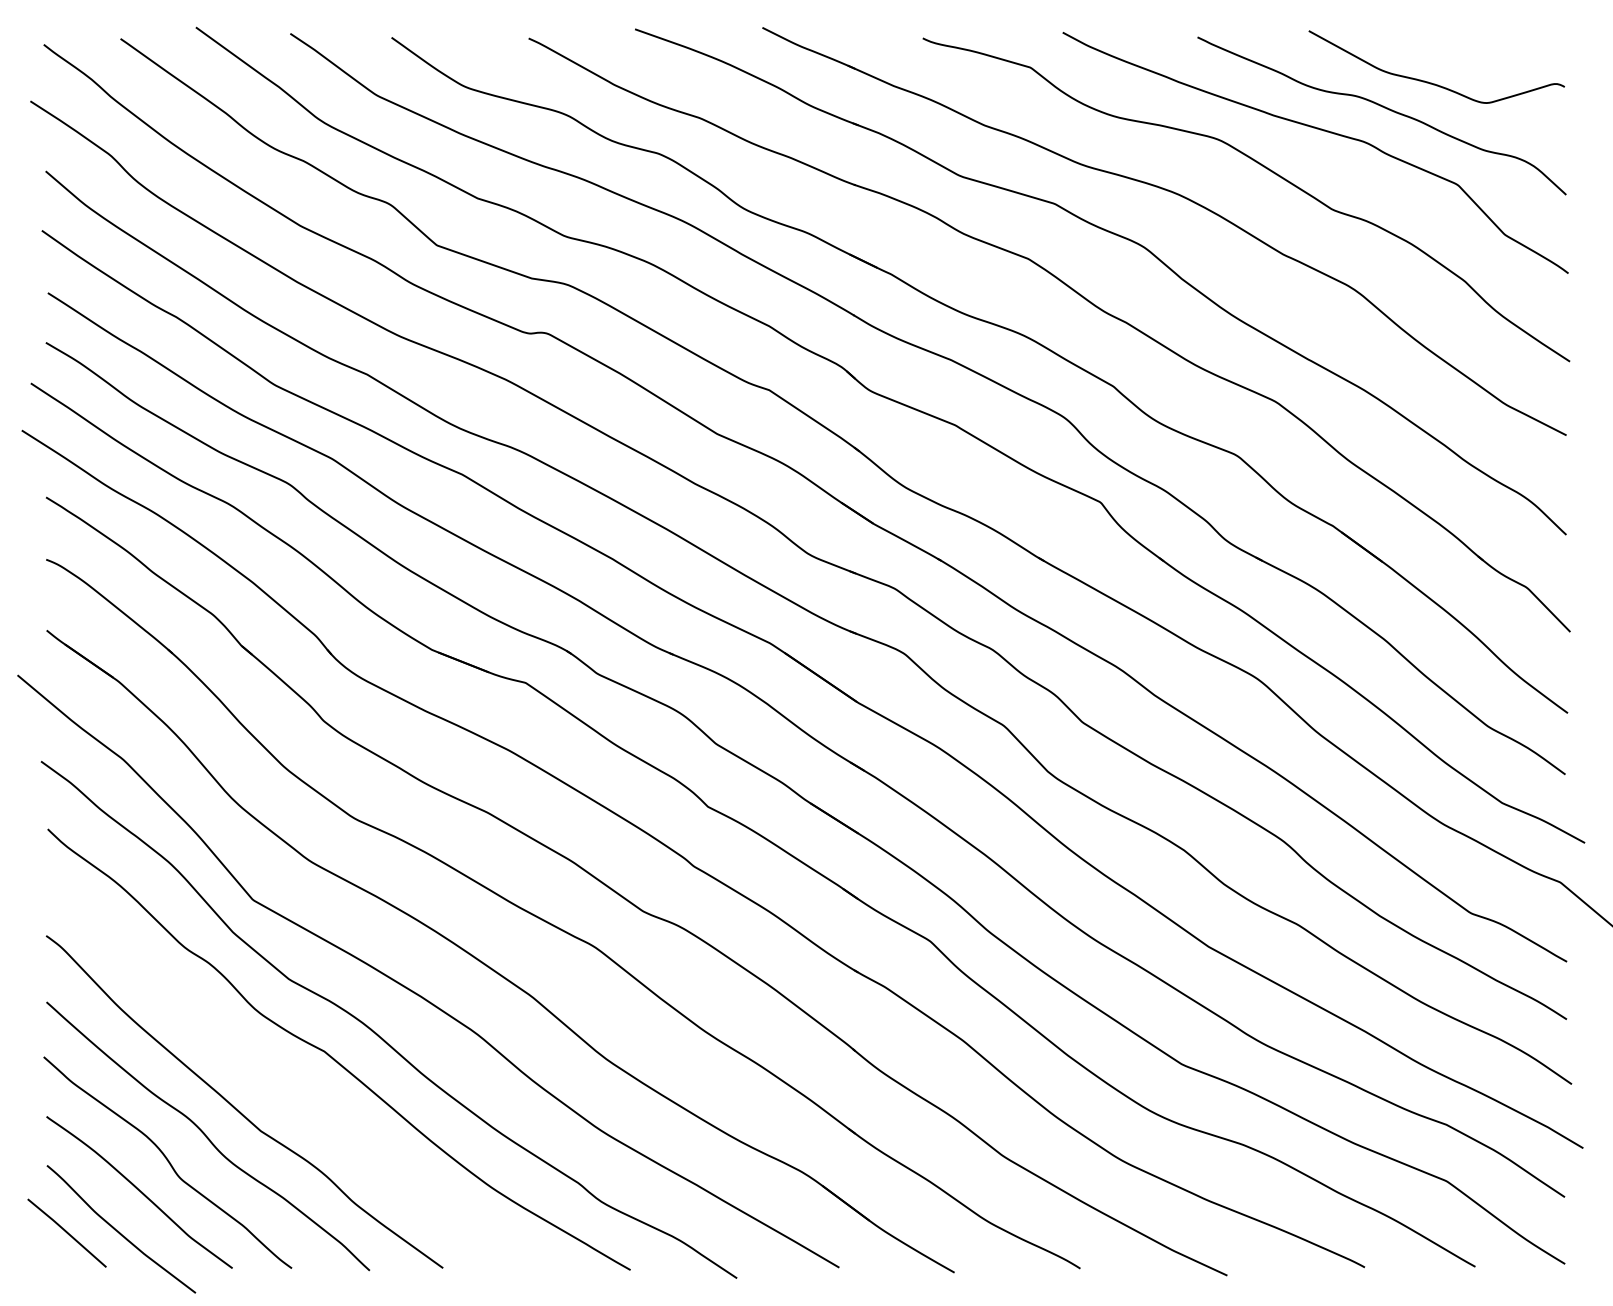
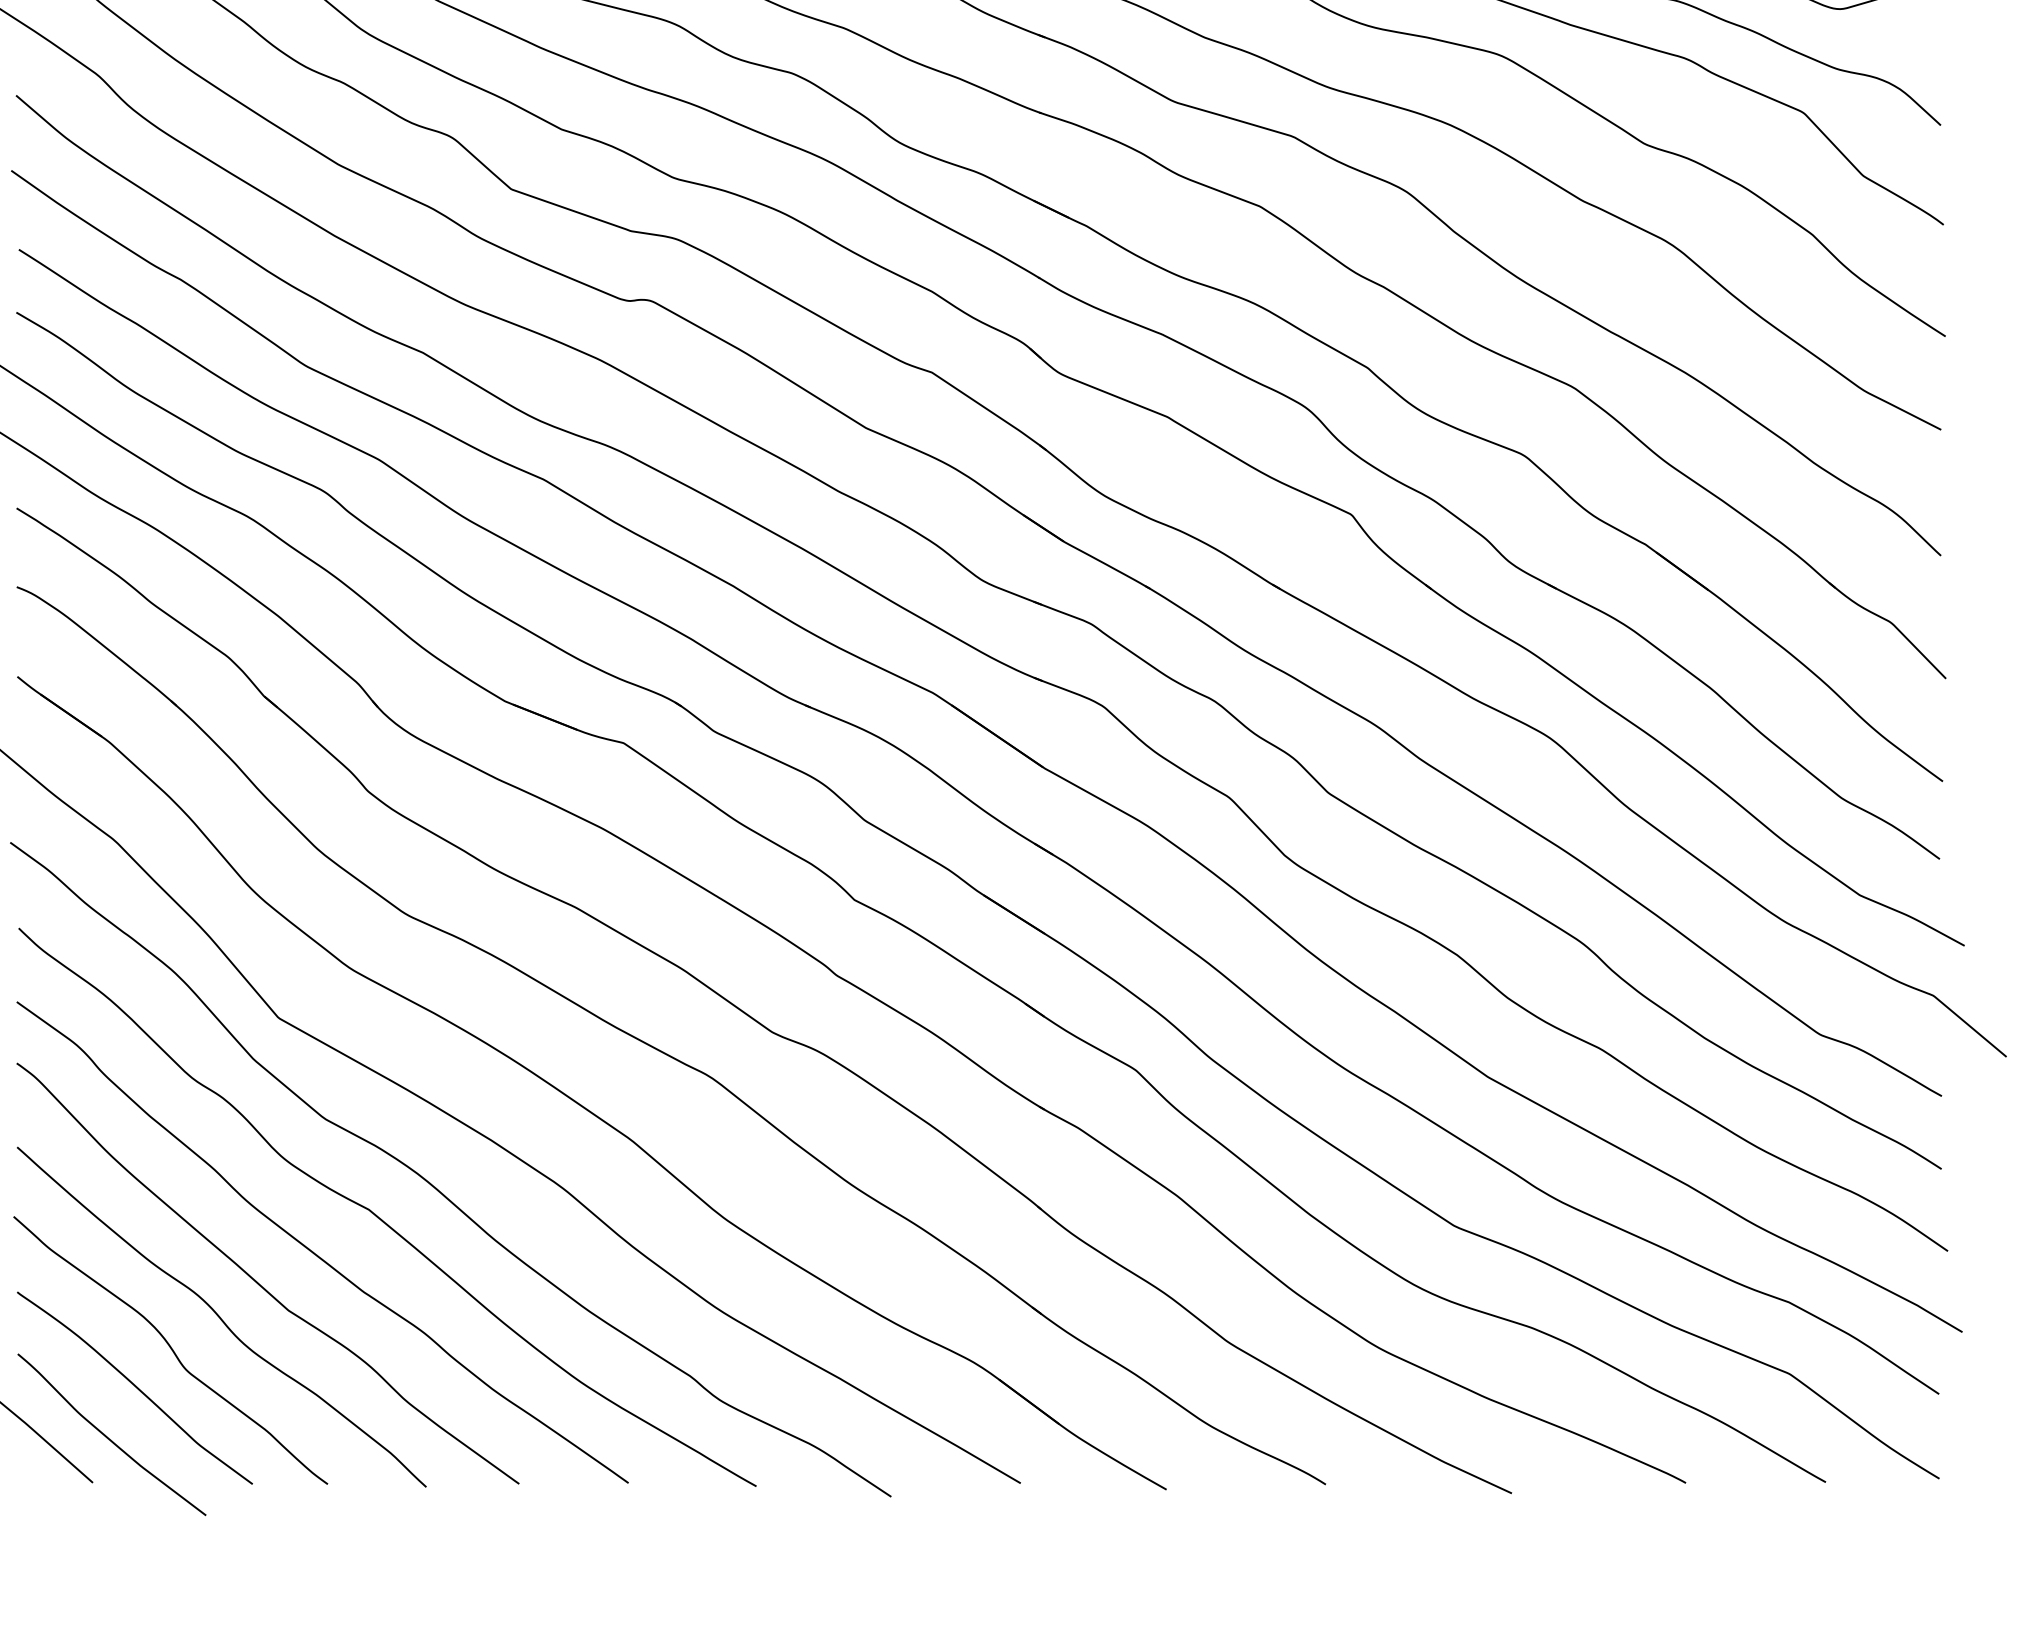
curve: (282, 1085) -> (315, 1252), added

